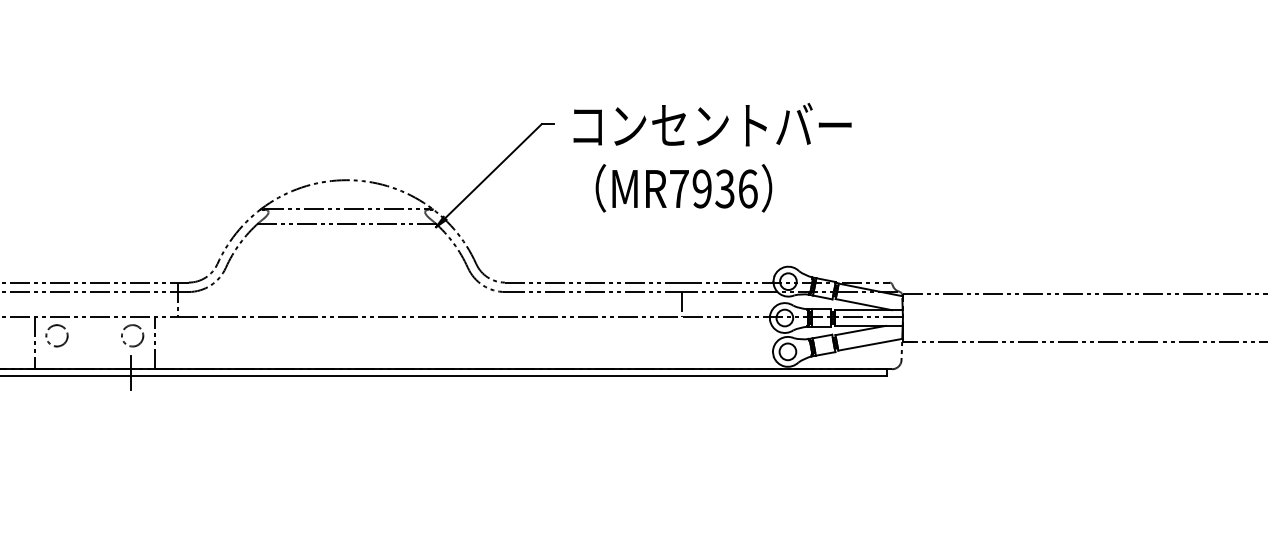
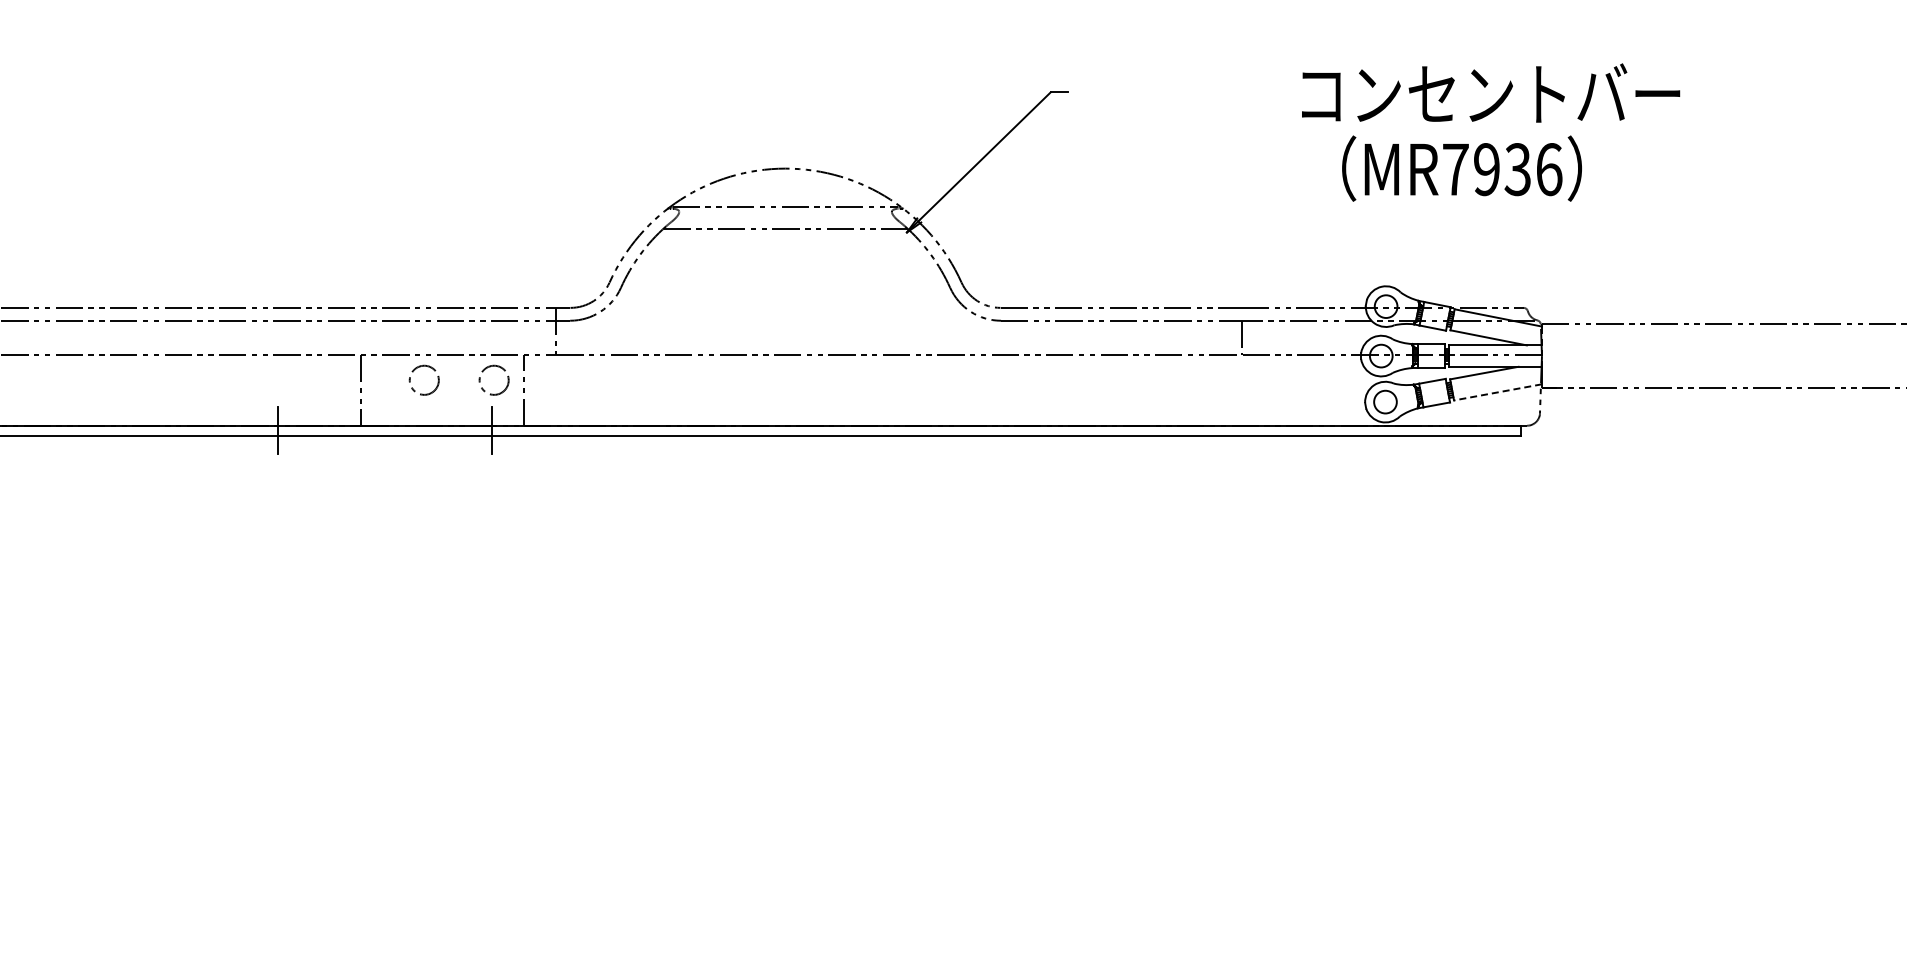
text: (712, 124) -> (1491, 92), moved
text: (683, 188) -> (1461, 168), moved
circle: (56, 335) -> (423, 379), moved
line: (871, 344) -> (1498, 392), solid -> dashed

